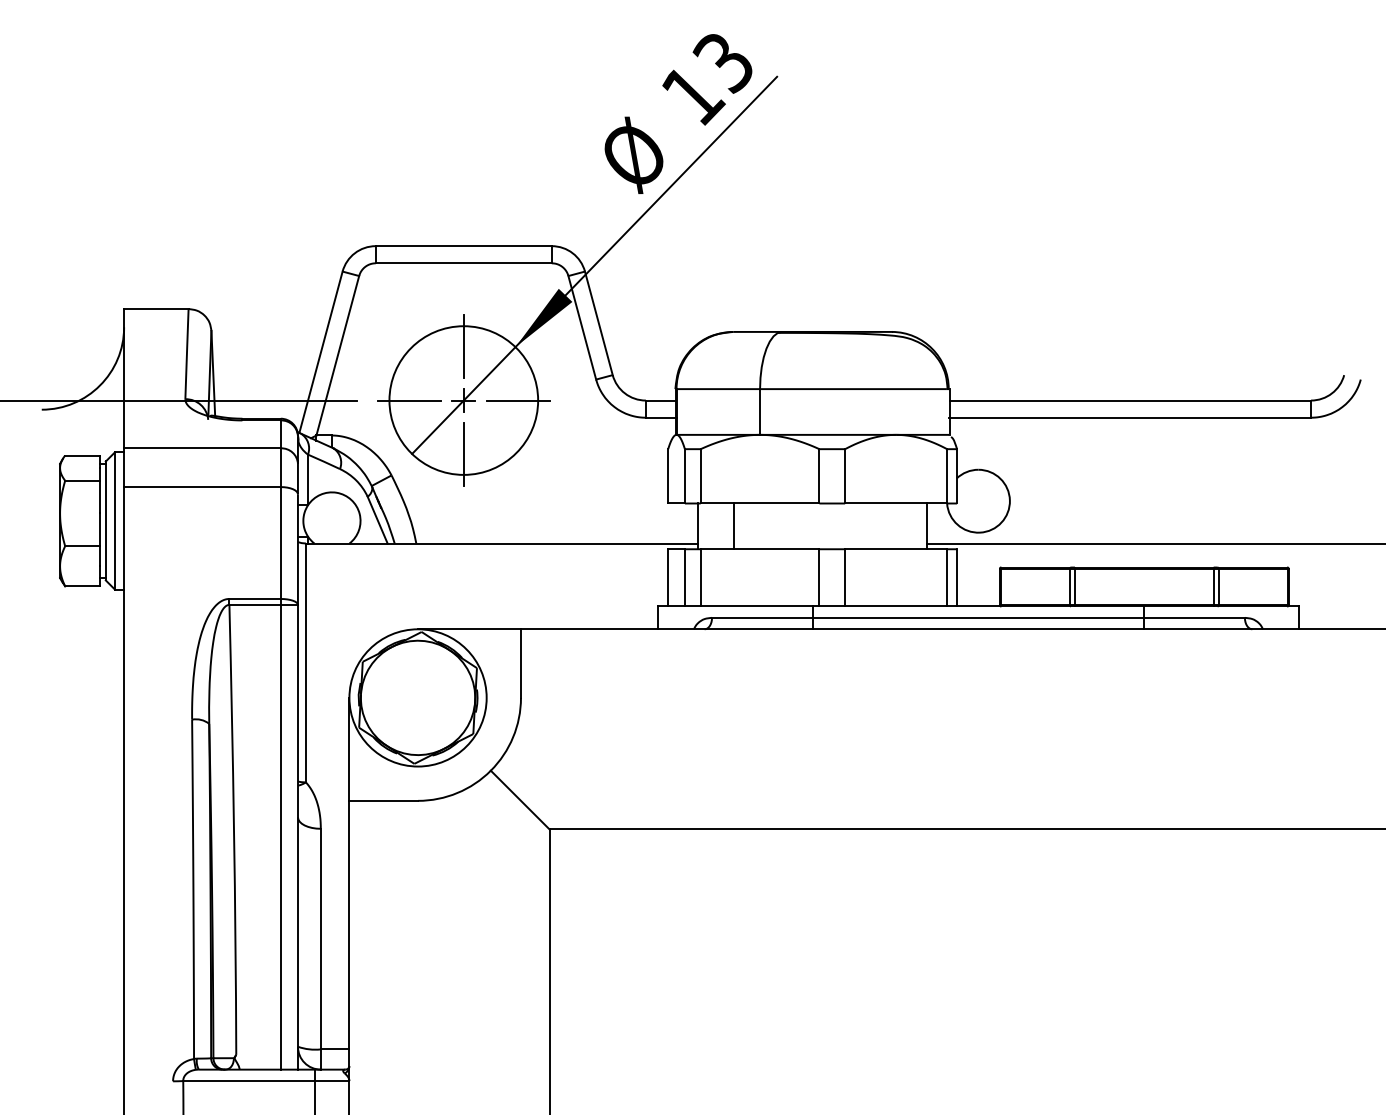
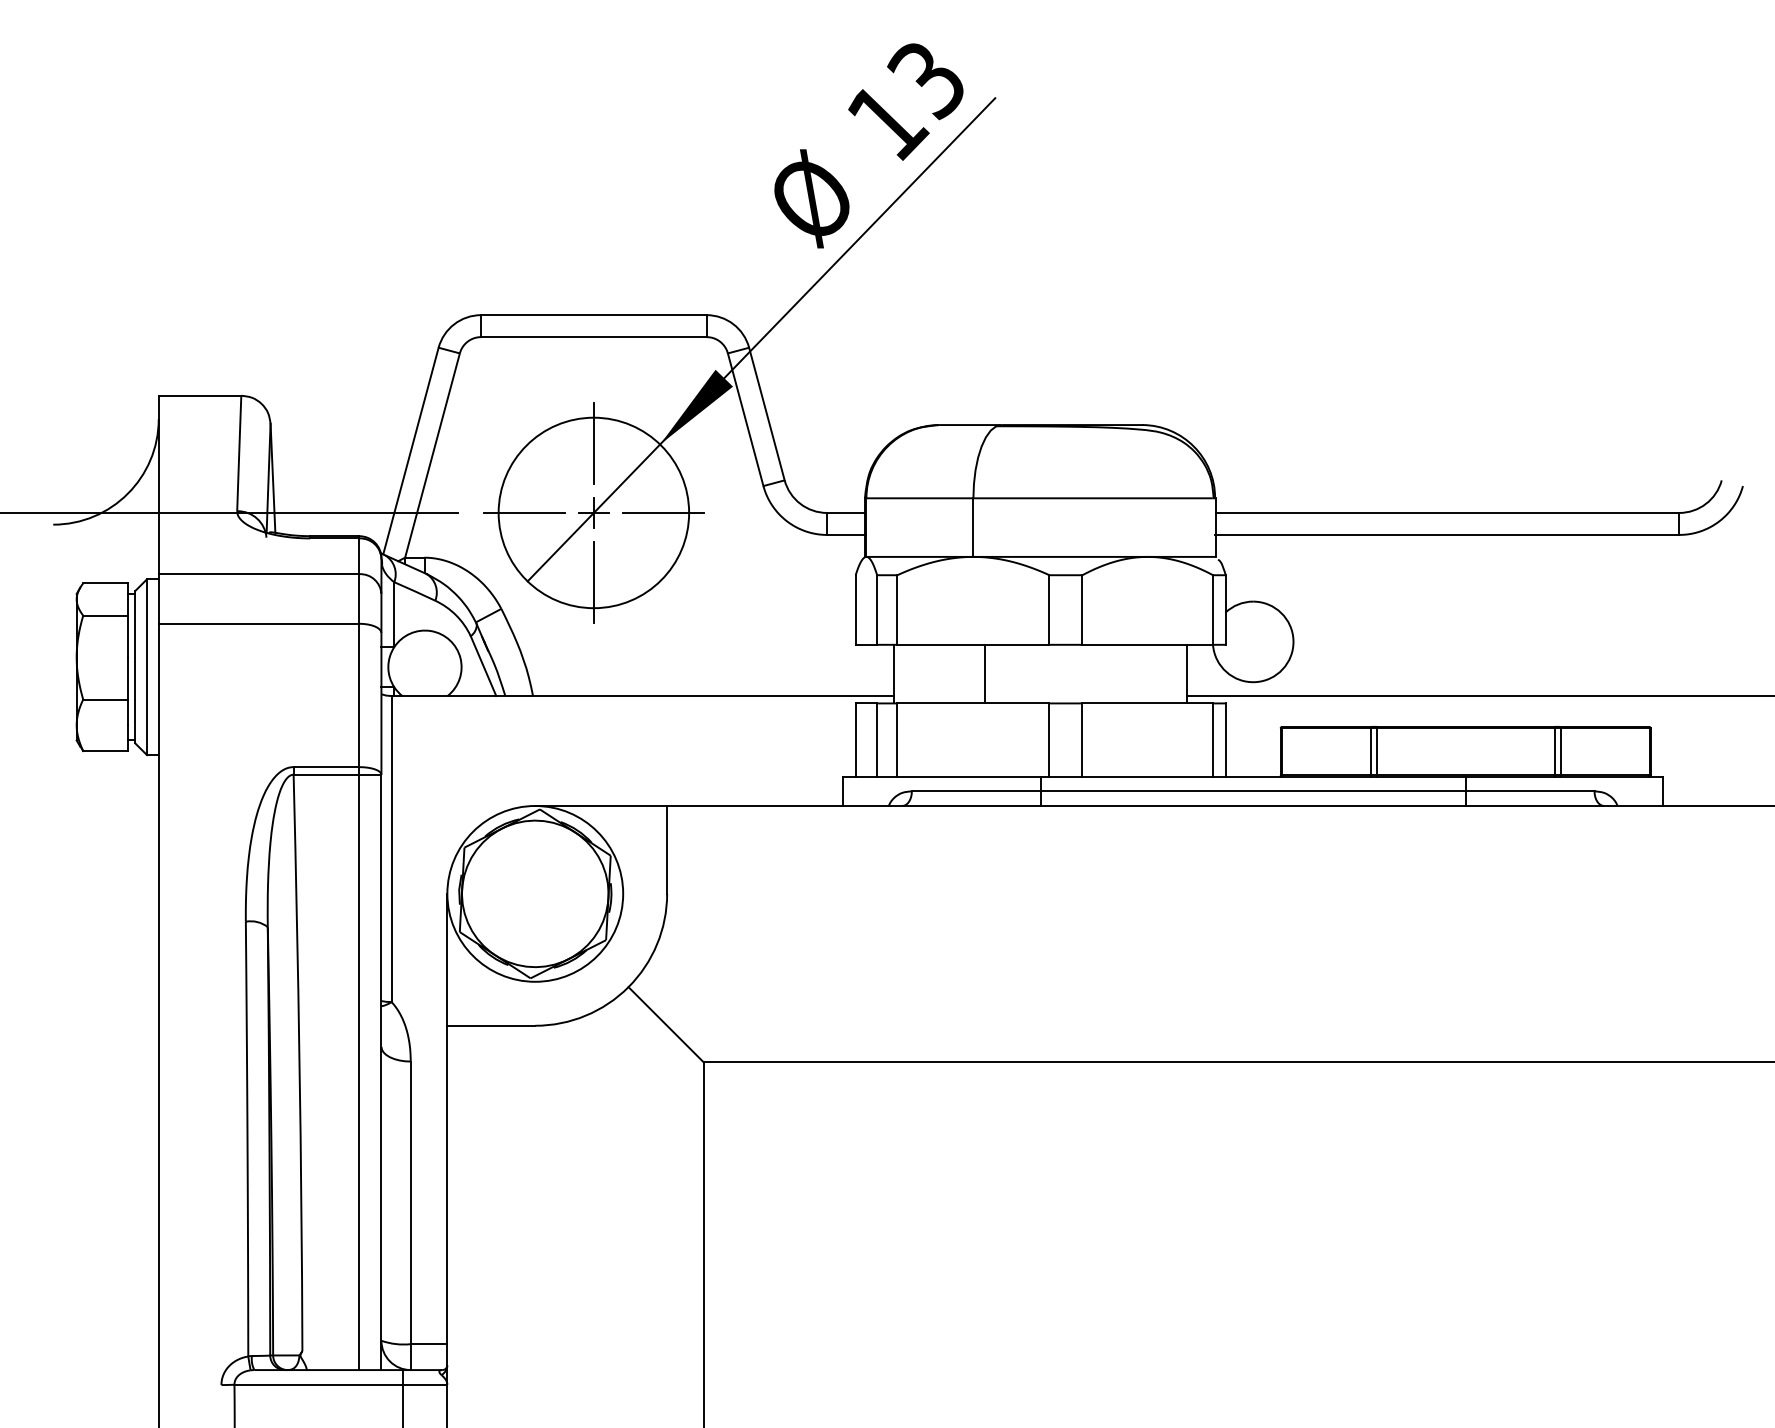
line: (734, 525) -> (984, 673), moved

